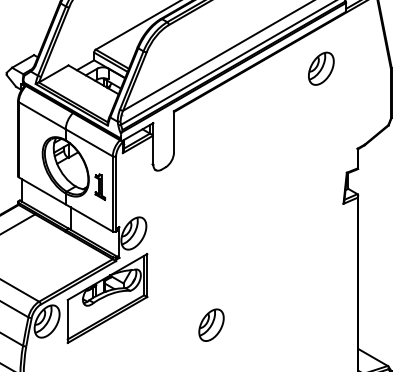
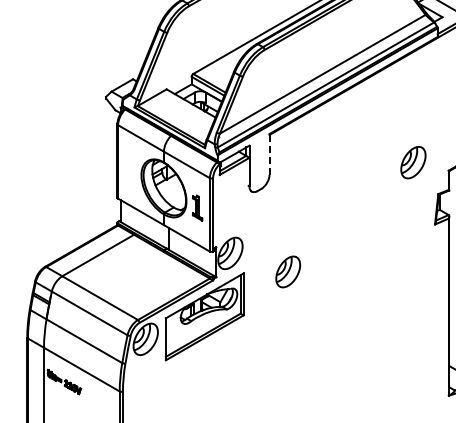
part: (321, 68) -> (413, 162), moved
line: (173, 131) -> (269, 153), solid -> dashed
part: (211, 324) -> (288, 271), moved

